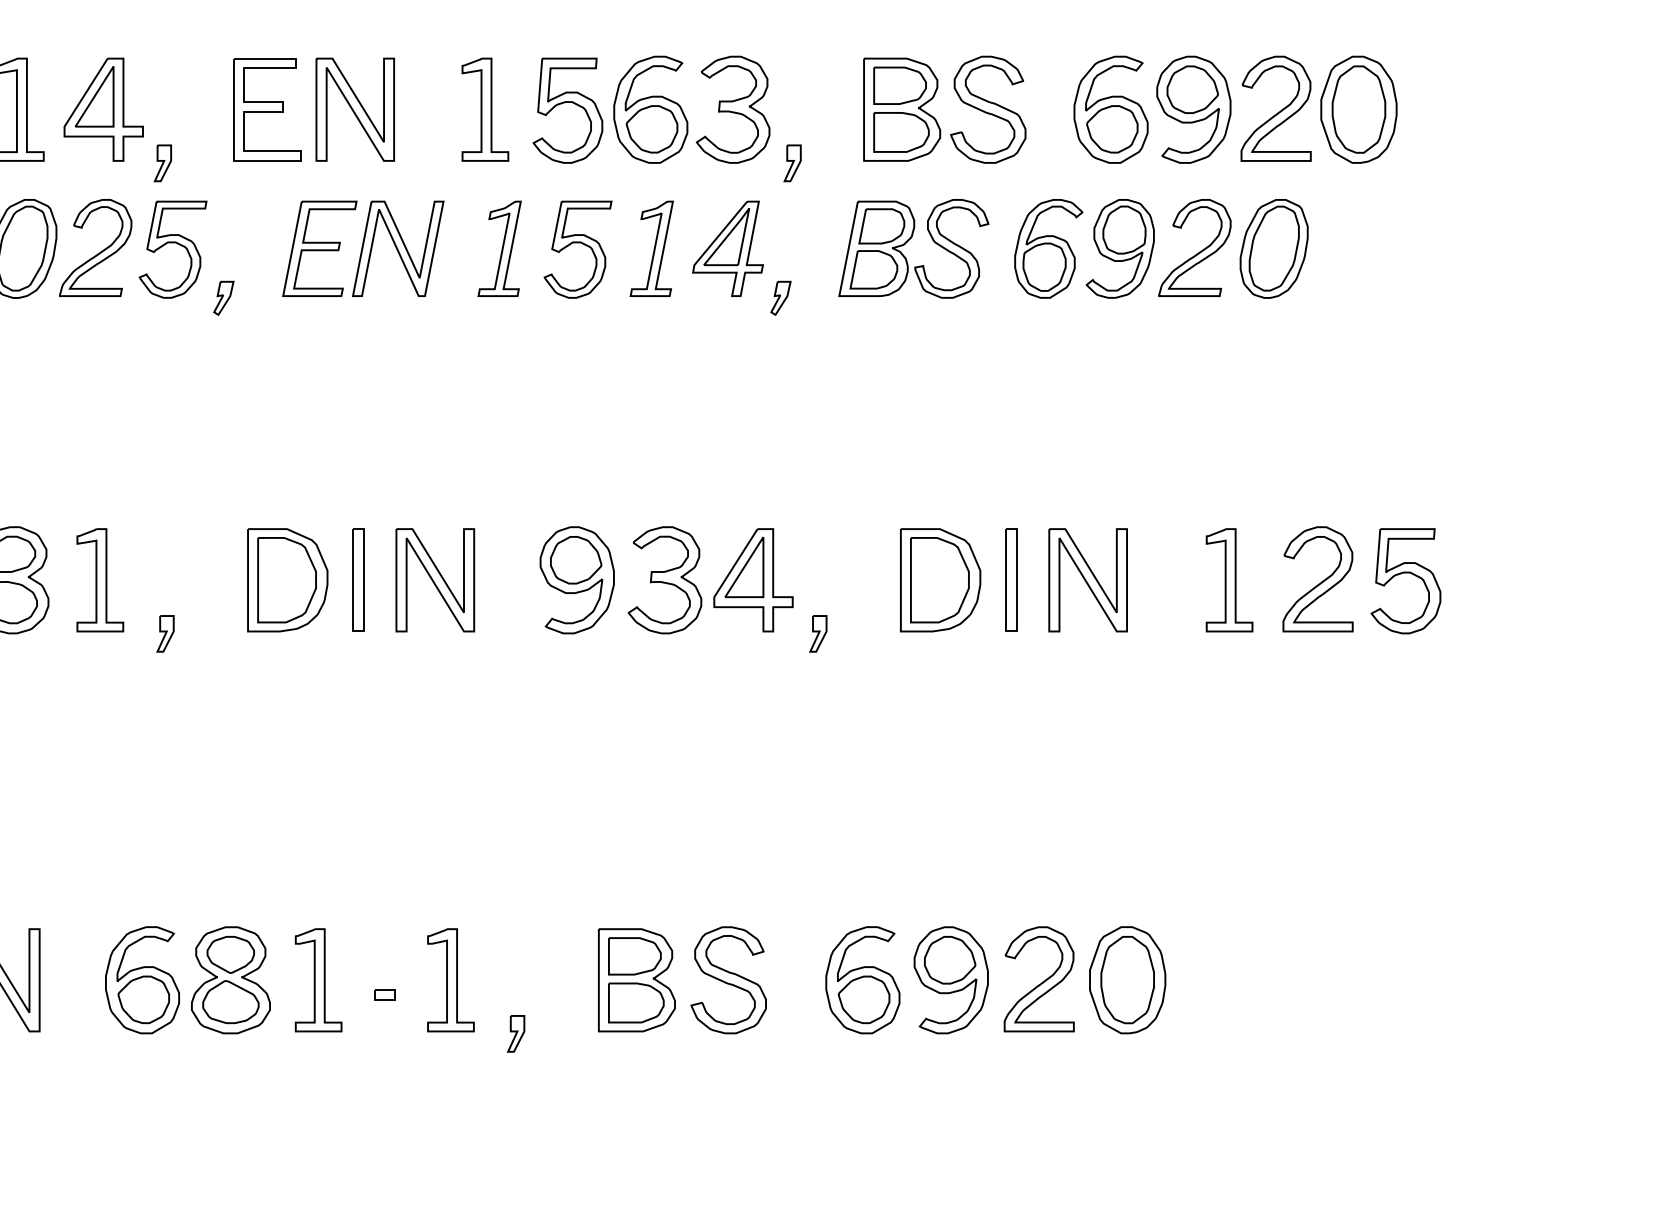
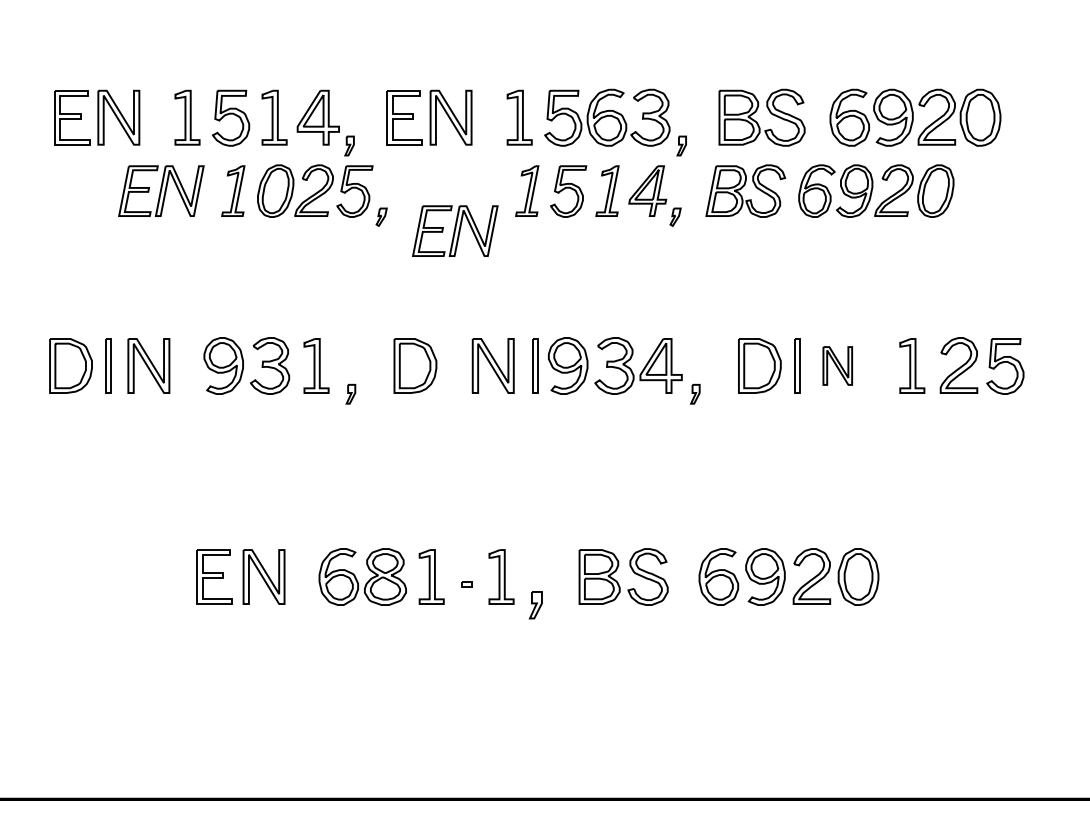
part: (363, 247) -> (455, 230), moved
part: (357, 579) -> (535, 365), moved
part: (1087, 579) -> (837, 365), size x0.7
part: (515, 1034) -> (535, 605), size x1.4

